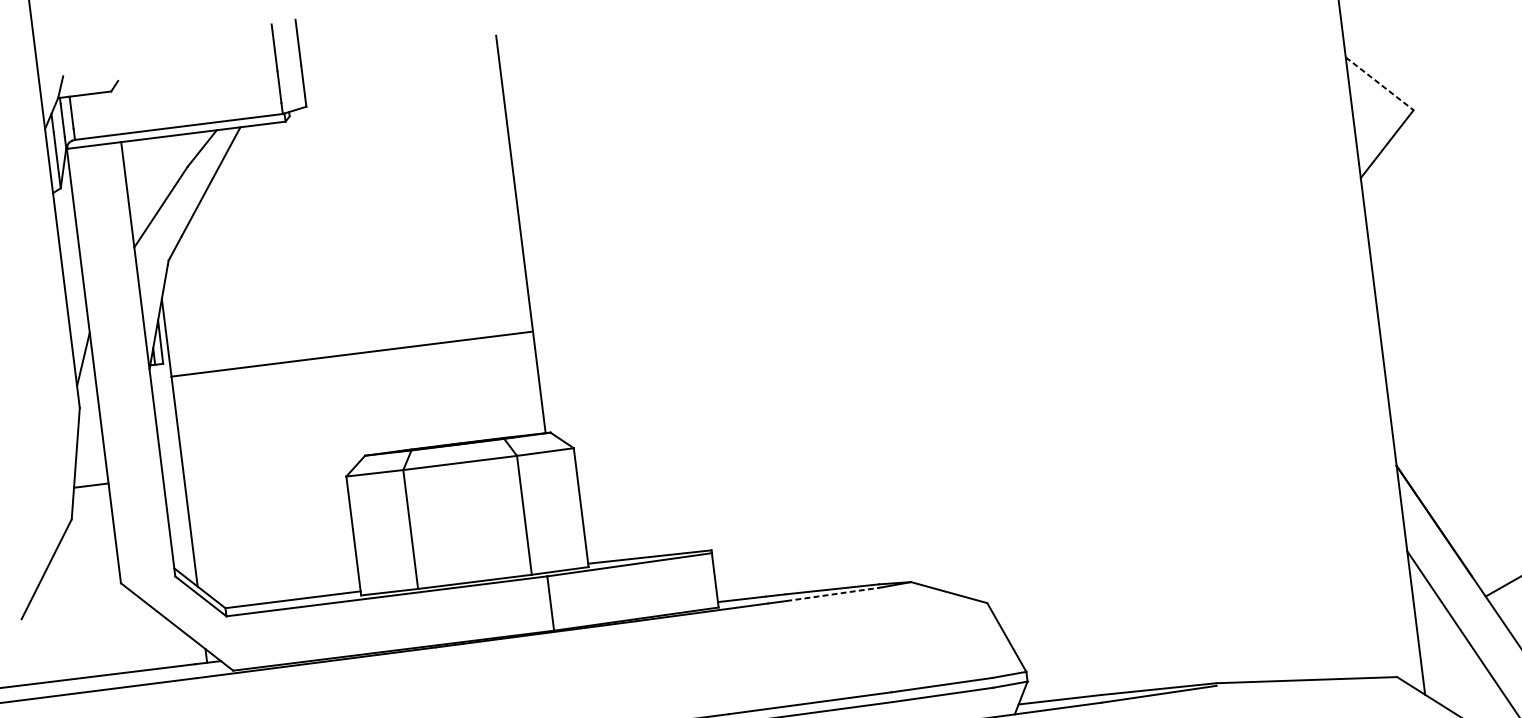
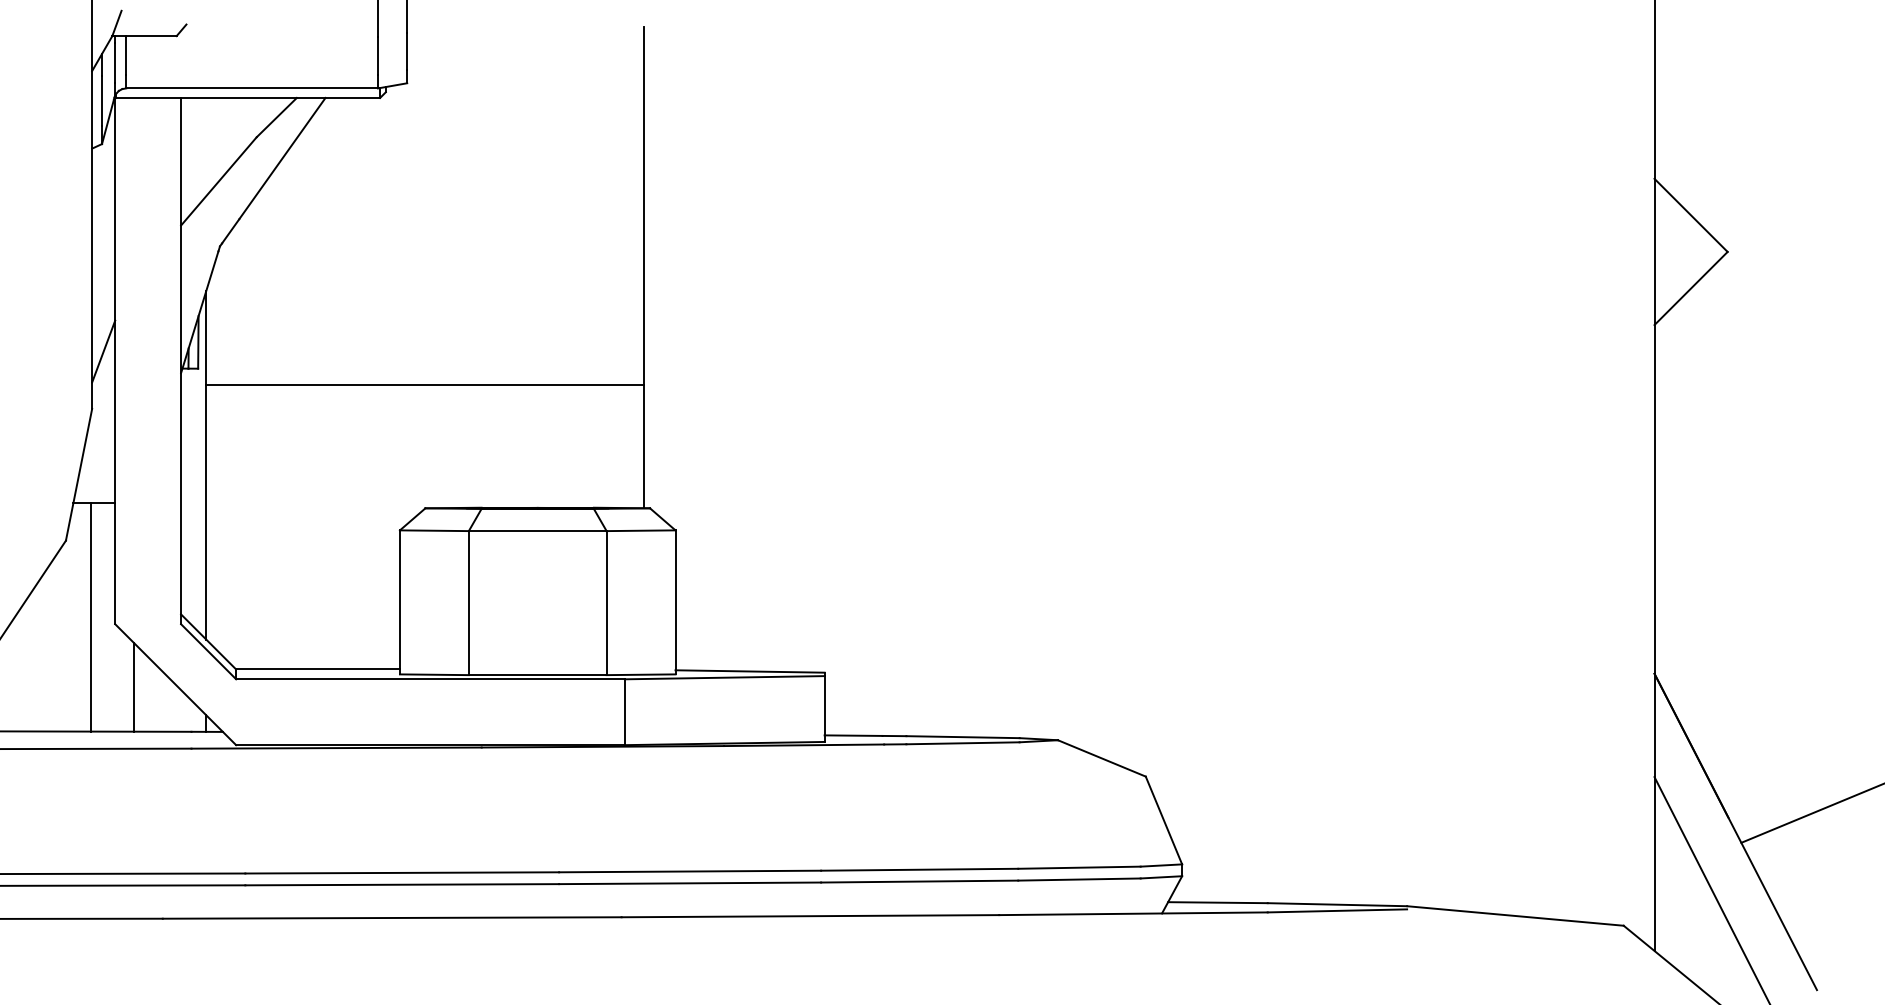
line: (1380, 83) -> (1691, 215), dashed -> solid
line: (99, 580) -> (90, 617), added
line: (833, 594) -> (963, 743), dashed -> solid
line: (143, 633) -> (134, 687), added

